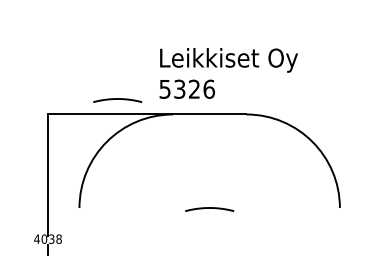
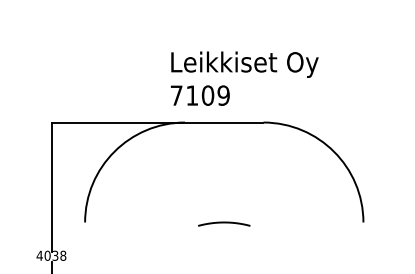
text: (187, 88) -> (200, 94), 5326 -> 7109
curve: (117, 99) -> (125, 106), removed

